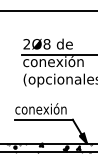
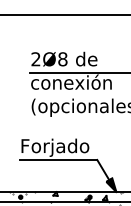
text: (40, 110) -> (54, 147), conexión -> Forjado

